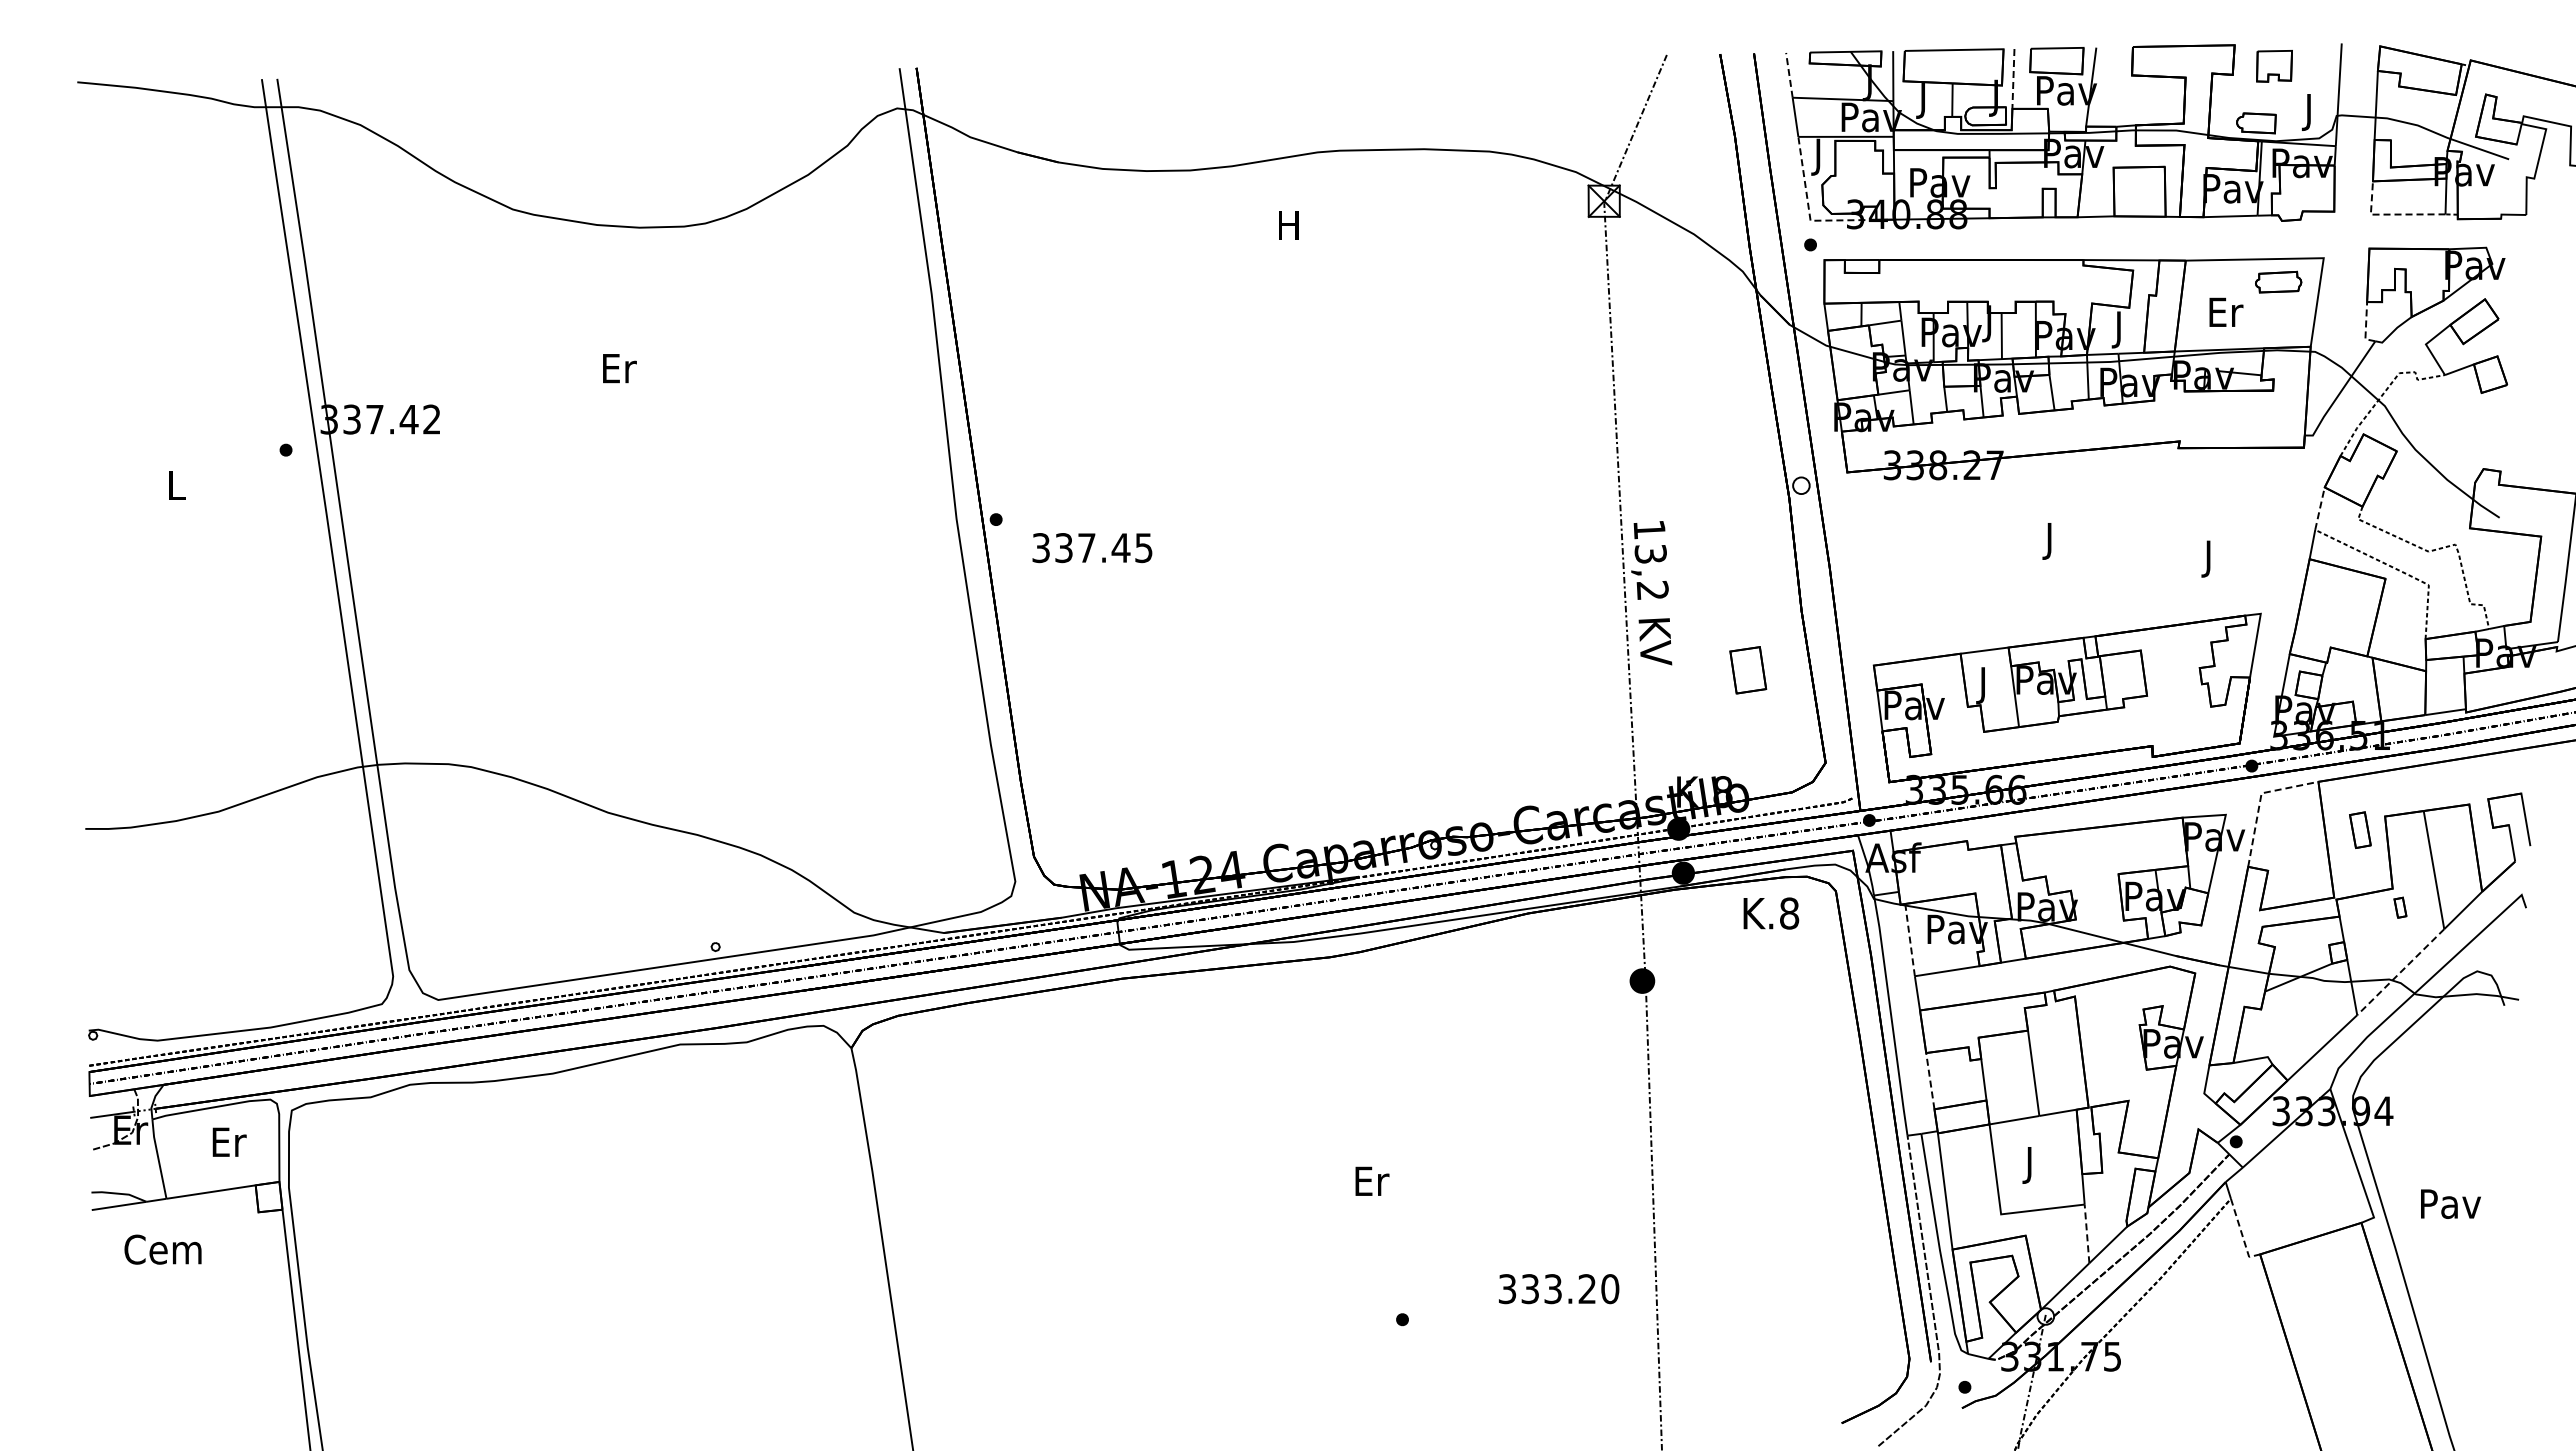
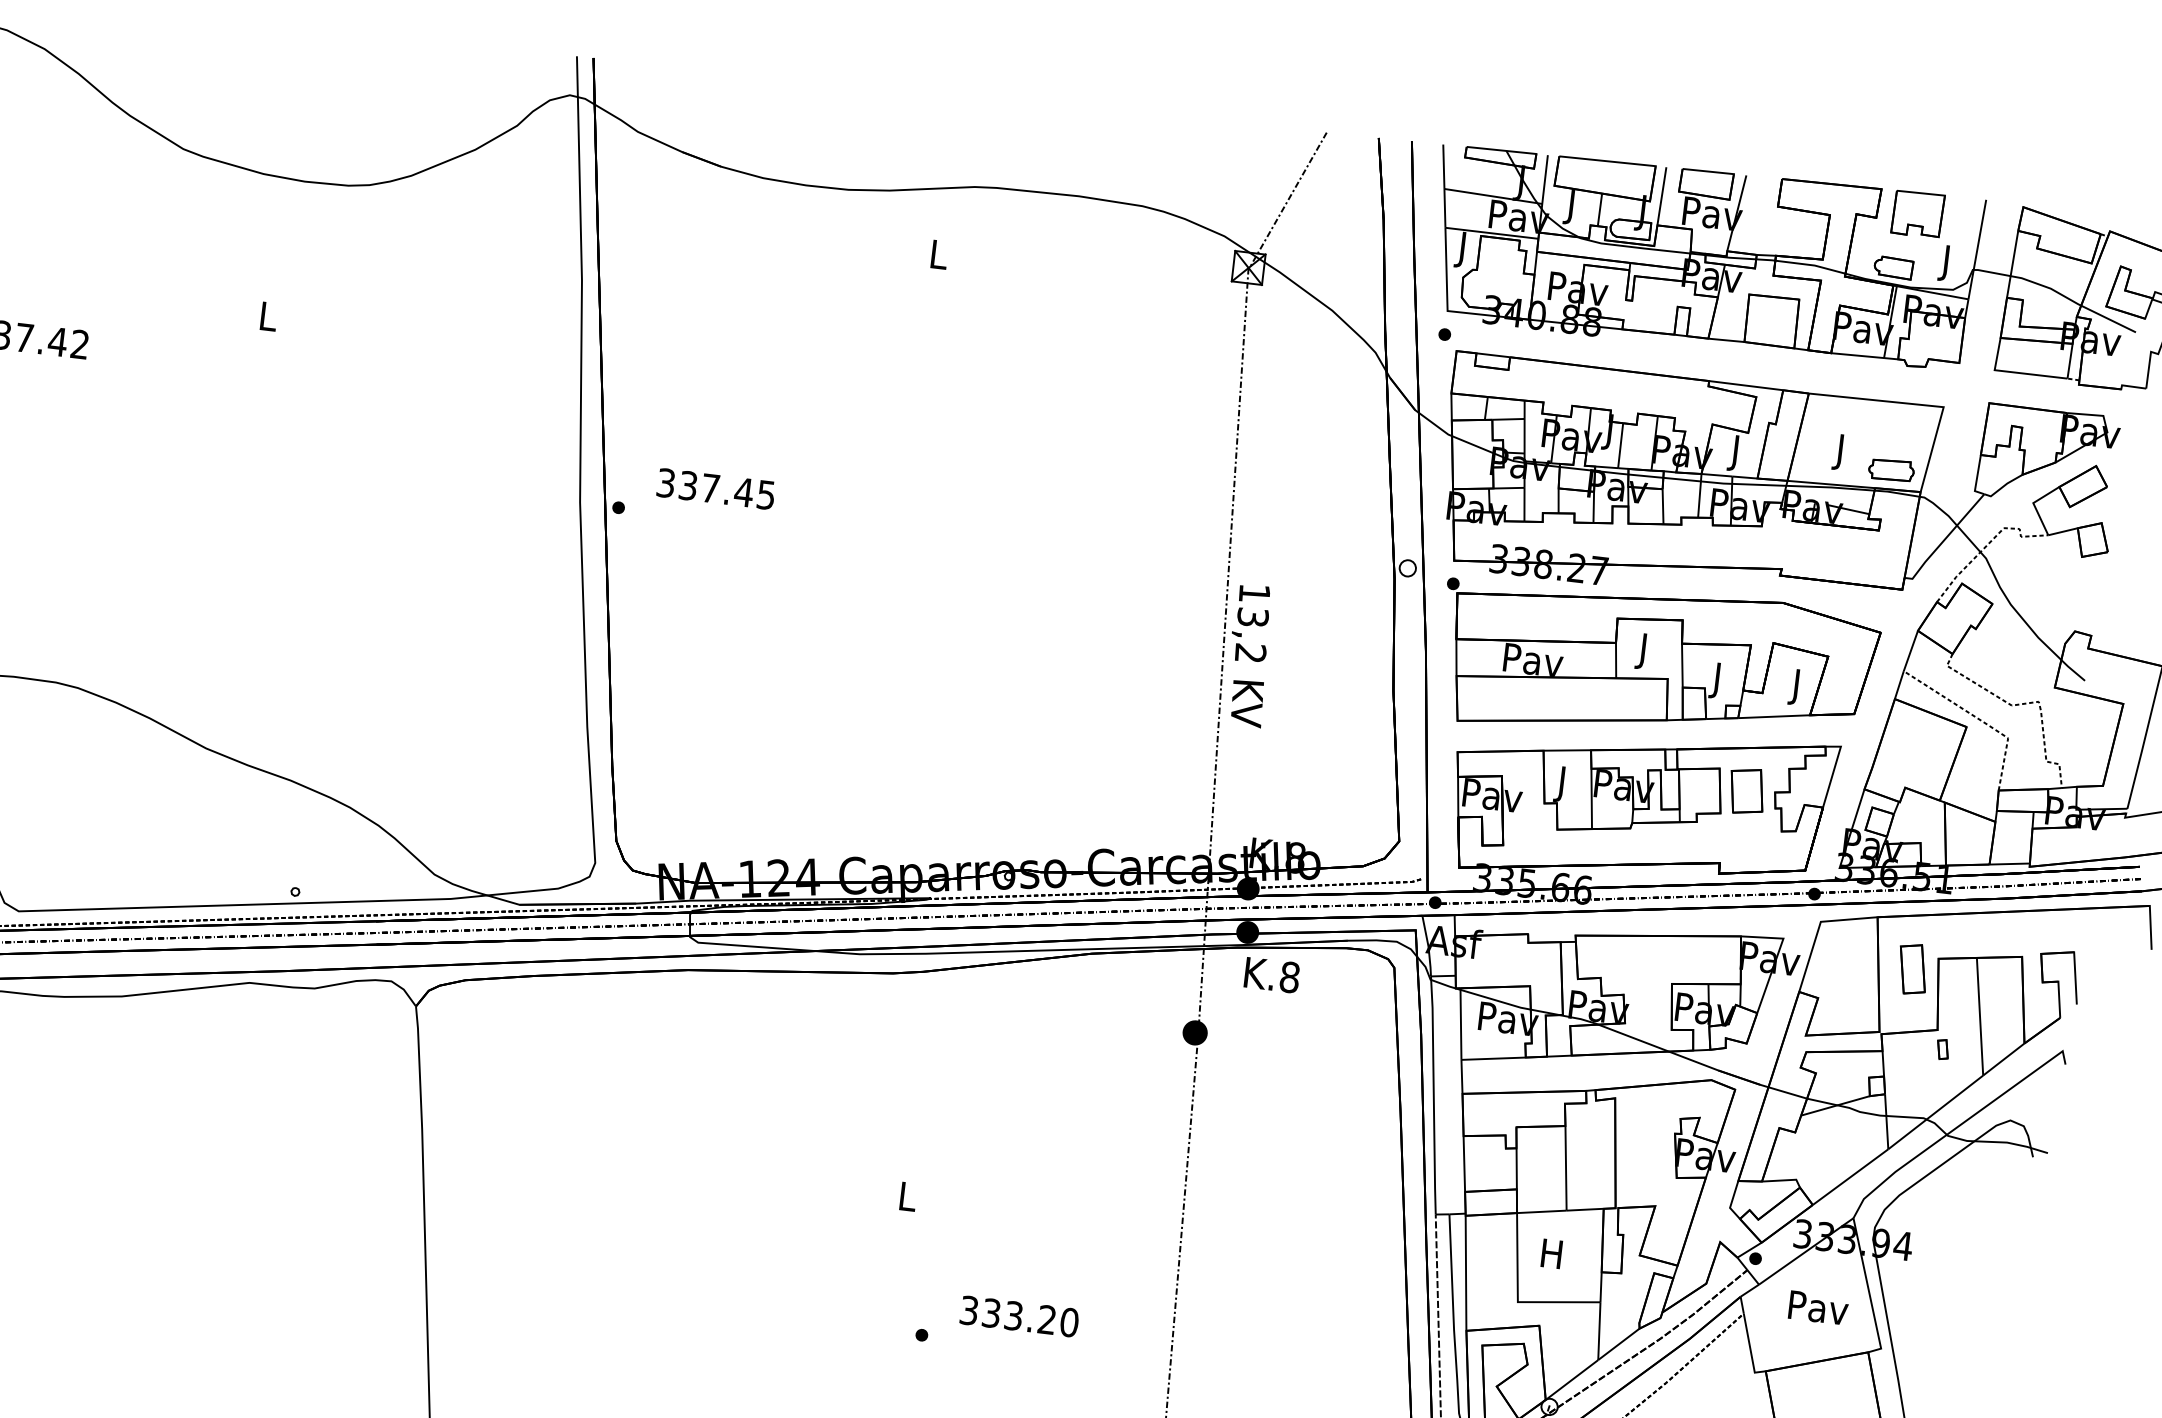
part: (2274, 66) -> (1917, 214), size x1.43
line: (1789, 75) -> (1443, 166), dashed -> solid
line: (2013, 78) -> (1662, 195), dashed -> solid
line: (1809, 211) -> (1447, 301), dashed -> solid
line: (2390, 214) -> (2013, 372), dashed -> solid
text: (1288, 225) -> (937, 254), H -> L
part: (2278, 281) -> (1891, 469), moved
text: (2226, 315) -> (1842, 451), Er -> J
line: (2366, 326) -> (1977, 478), dashed -> solid
text: (619, 368) -> (268, 316), Er -> L
line: (2319, 508) -> (1910, 650), dashed -> solid
text: (1092, 548) -> (716, 489), moved
part: (2065, 554) -> (1657, 666), added
part: (1748, 670) -> (1747, 791), moved
line: (2260, 801) -> (1818, 929), dashed -> solid
part: (2360, 829) -> (1913, 968), size x1.43
text: (1771, 913) -> (1272, 975), moved
line: (1910, 939) -> (1461, 1023), dashed -> solid
line: (2400, 972) -> (1935, 1112), dashed -> solid
line: (1930, 1080) -> (1464, 1163), dashed -> solid
text: (2029, 1165) -> (1551, 1257), J -> H
text: (1372, 1180) -> (908, 1195), Er -> L
text: (2450, 1203) -> (1818, 1307), moved
line: (2086, 1233) -> (1598, 1330), dashed -> solid
line: (2242, 1234) -> (1750, 1349), dashed -> solid
text: (1559, 1289) -> (1019, 1317), moved

